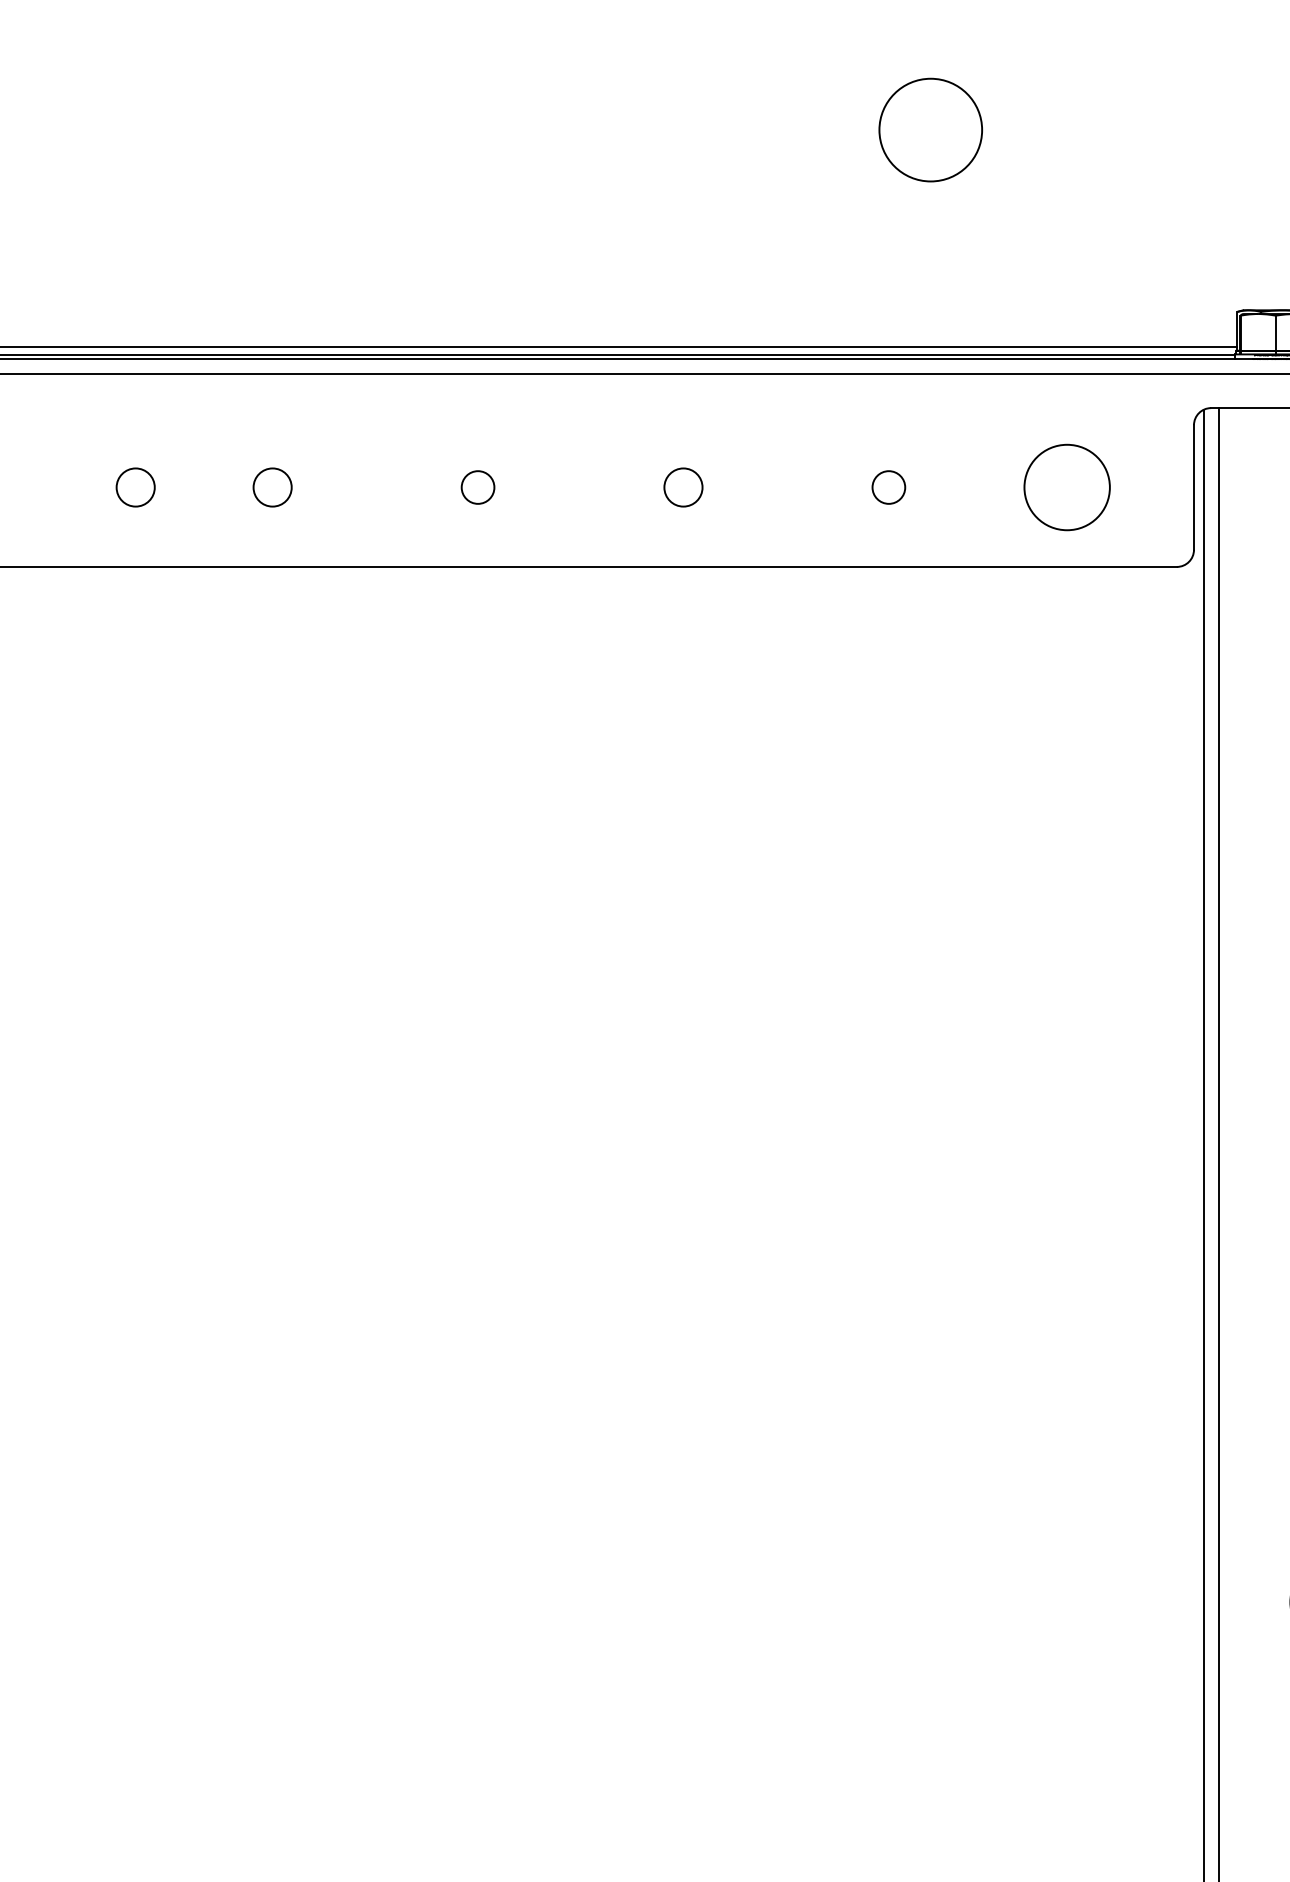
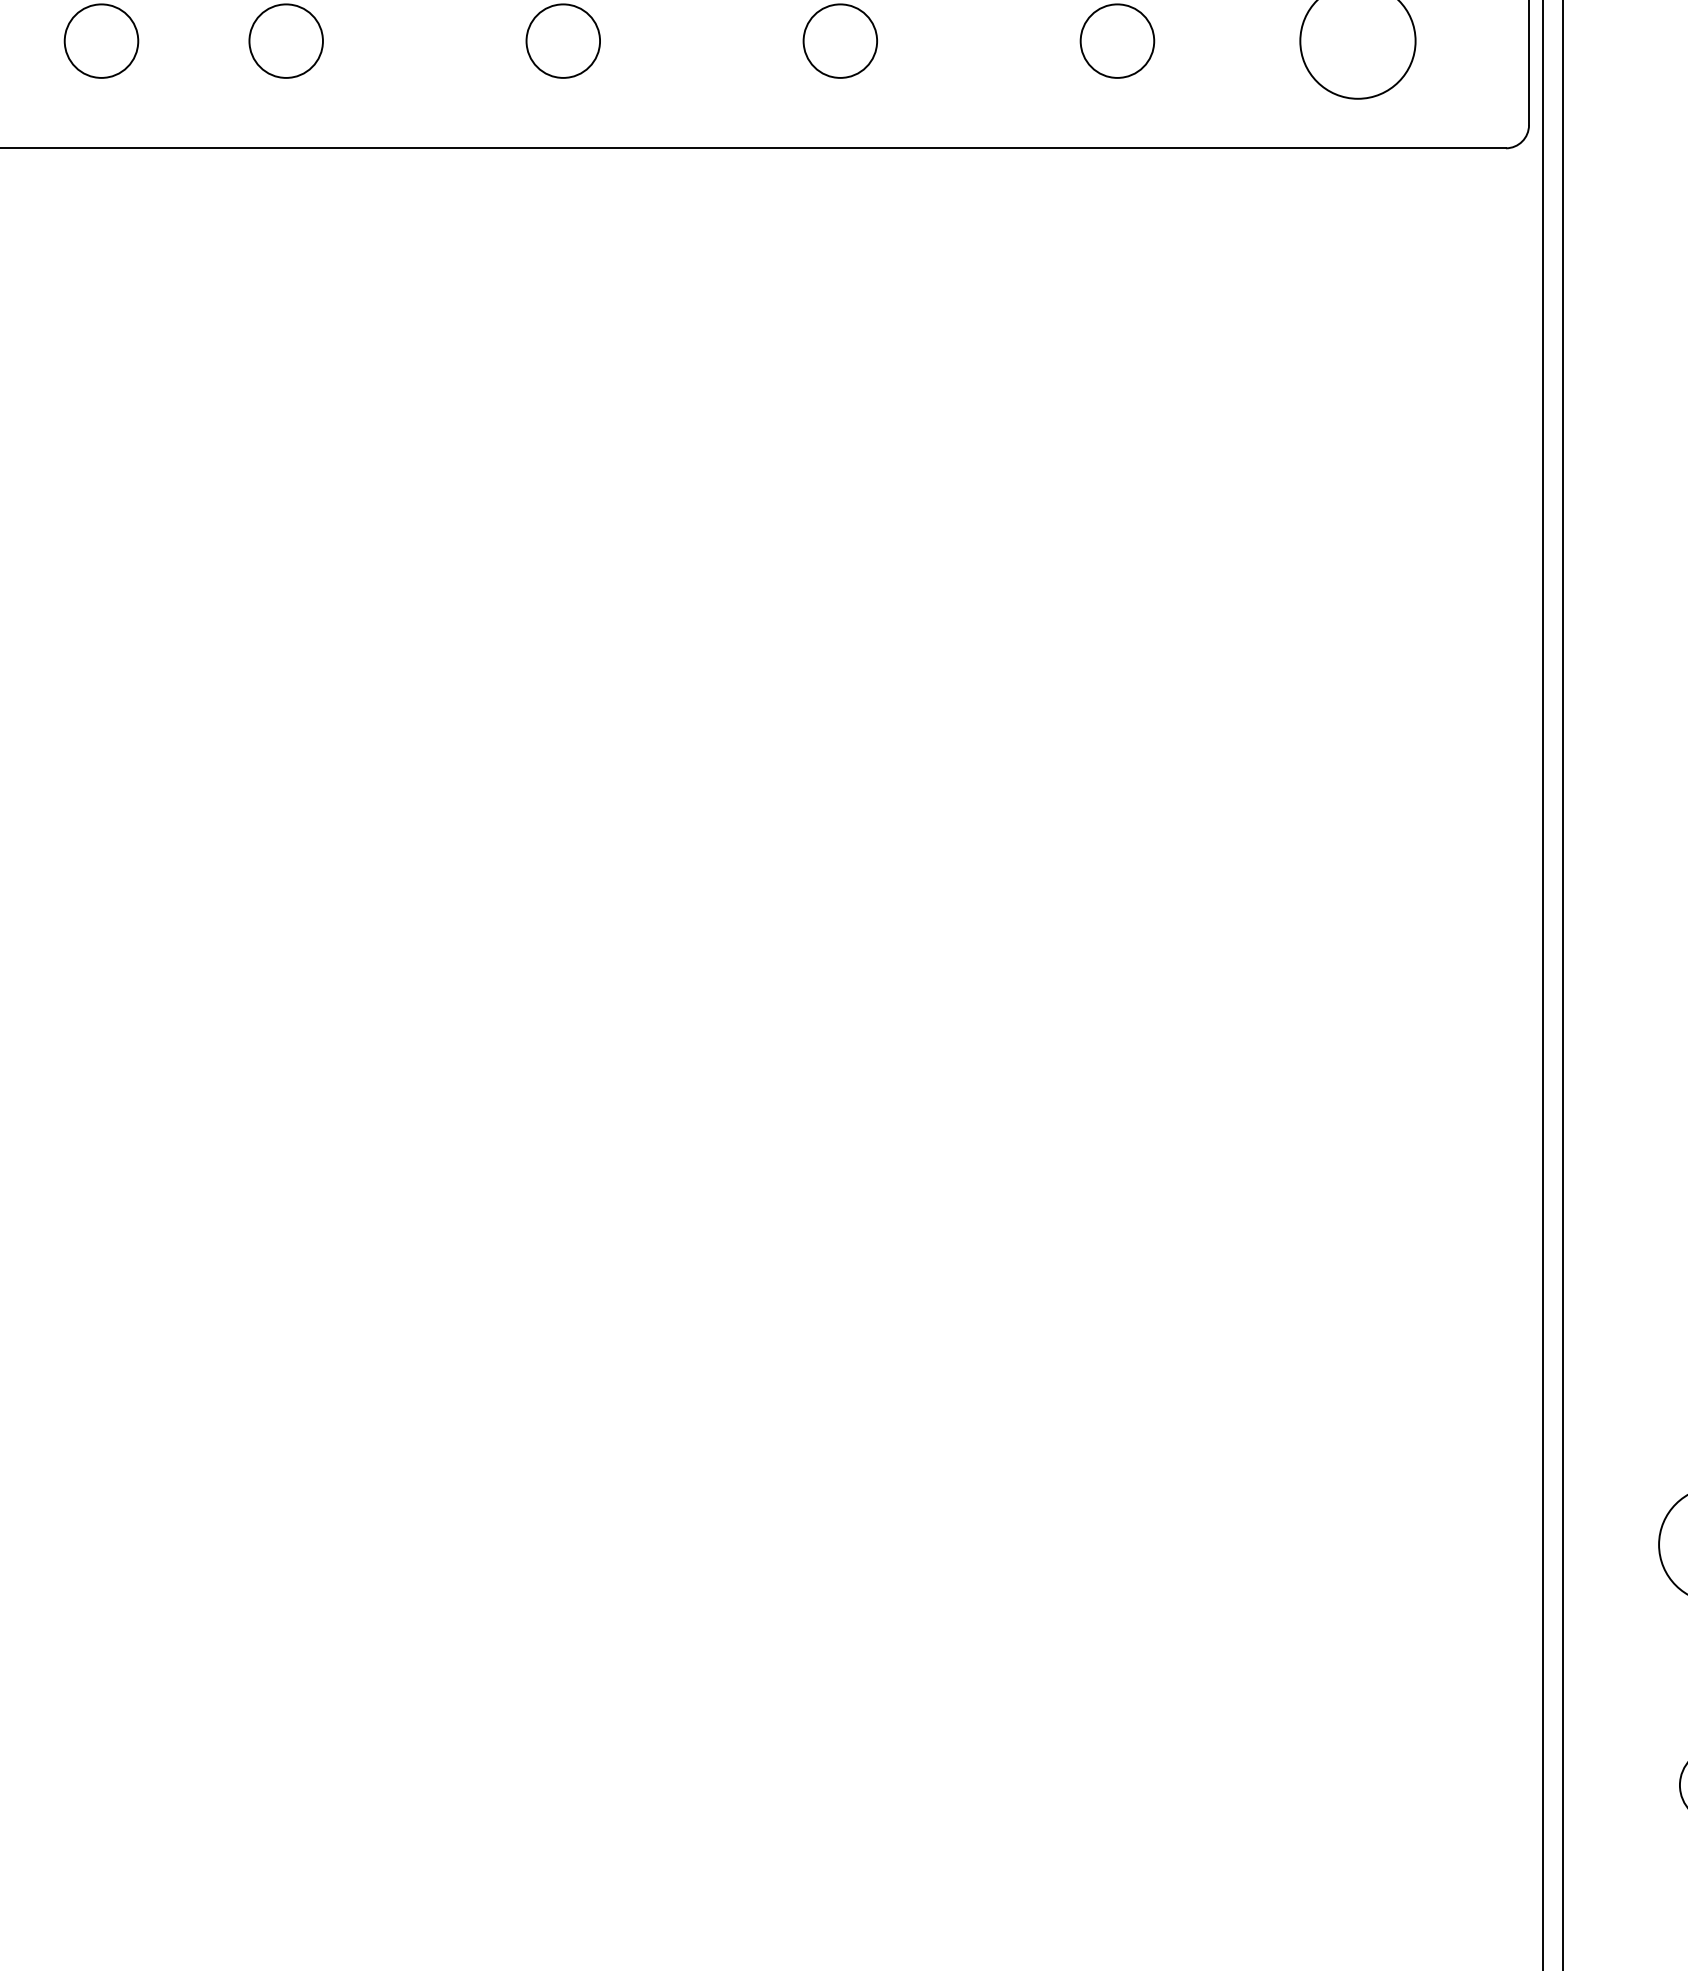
circle: (135, 487) -> (101, 41), size x1.43
circle: (272, 487) -> (286, 41), size x1.43
circle: (477, 487) -> (562, 41), size x1.67
circle: (683, 487) -> (840, 41), size x1.43
circle: (888, 487) -> (1116, 41), size x1.67

